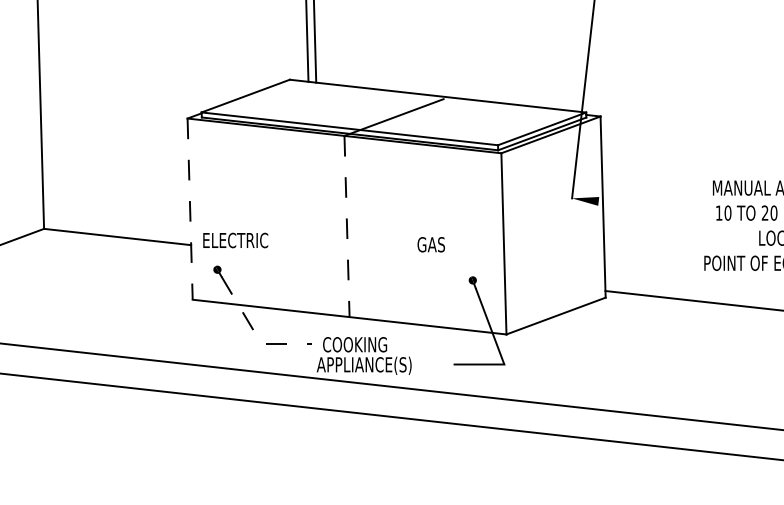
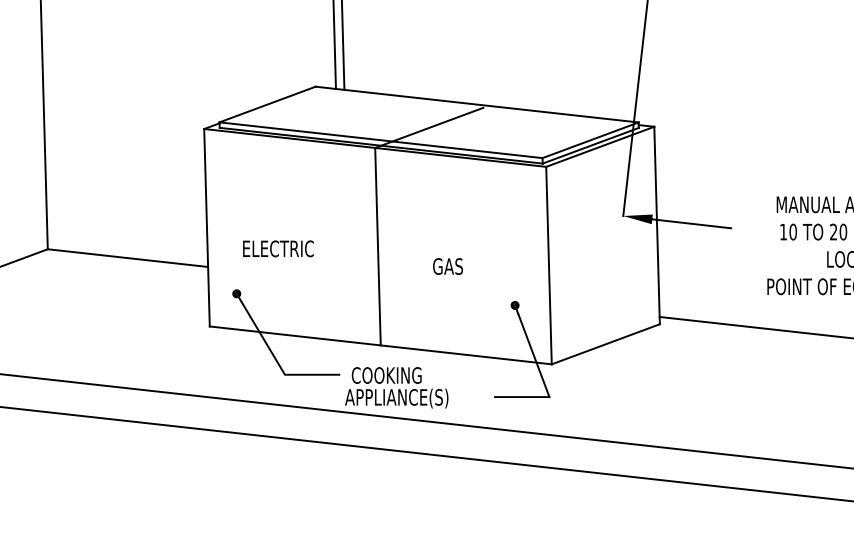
line: (634, 205) -> (691, 223), added
line: (190, 209) -> (207, 228), dashed -> solid
line: (347, 226) -> (378, 246), dashed -> solid
text: (235, 240) -> (278, 248), moved
text: (430, 244) -> (447, 266), moved
line: (255, 332) -> (278, 362), dashed -> solid

